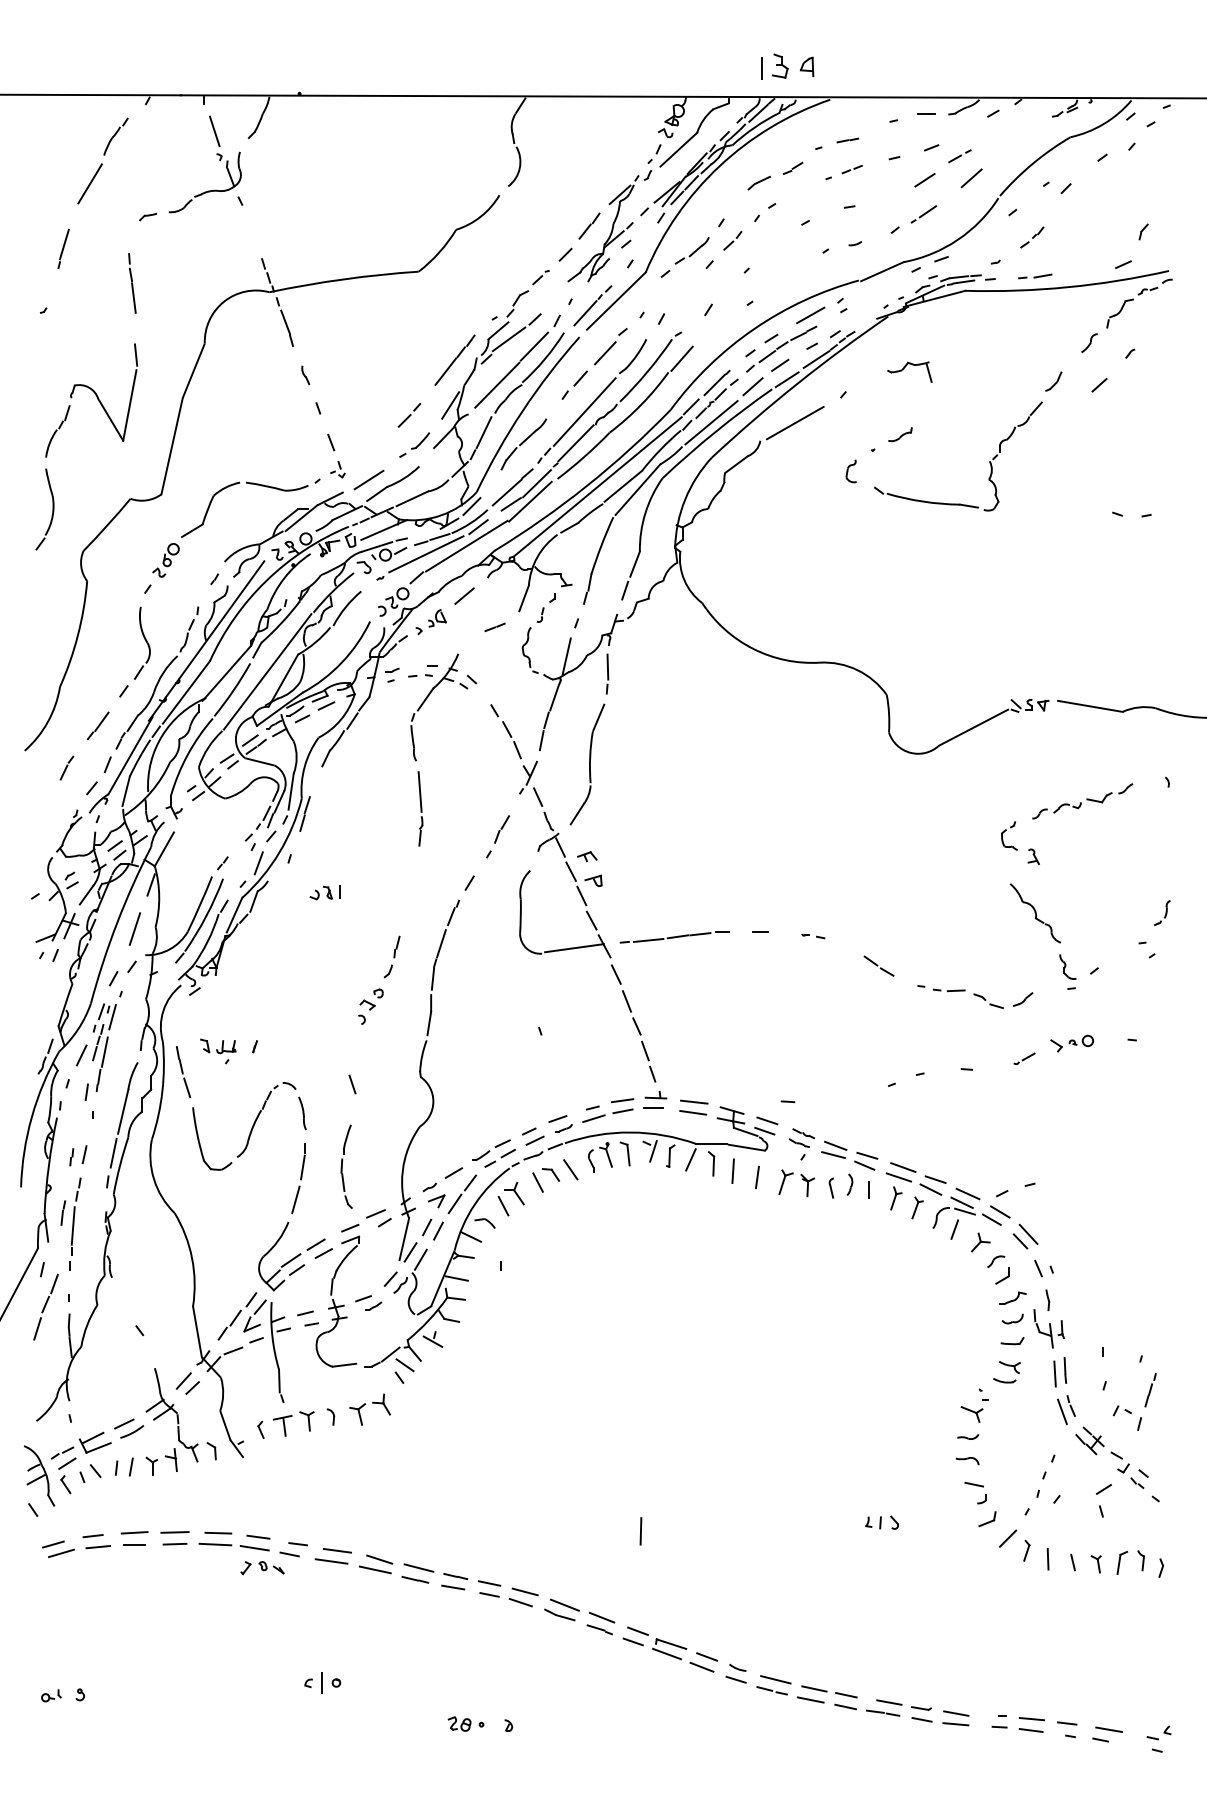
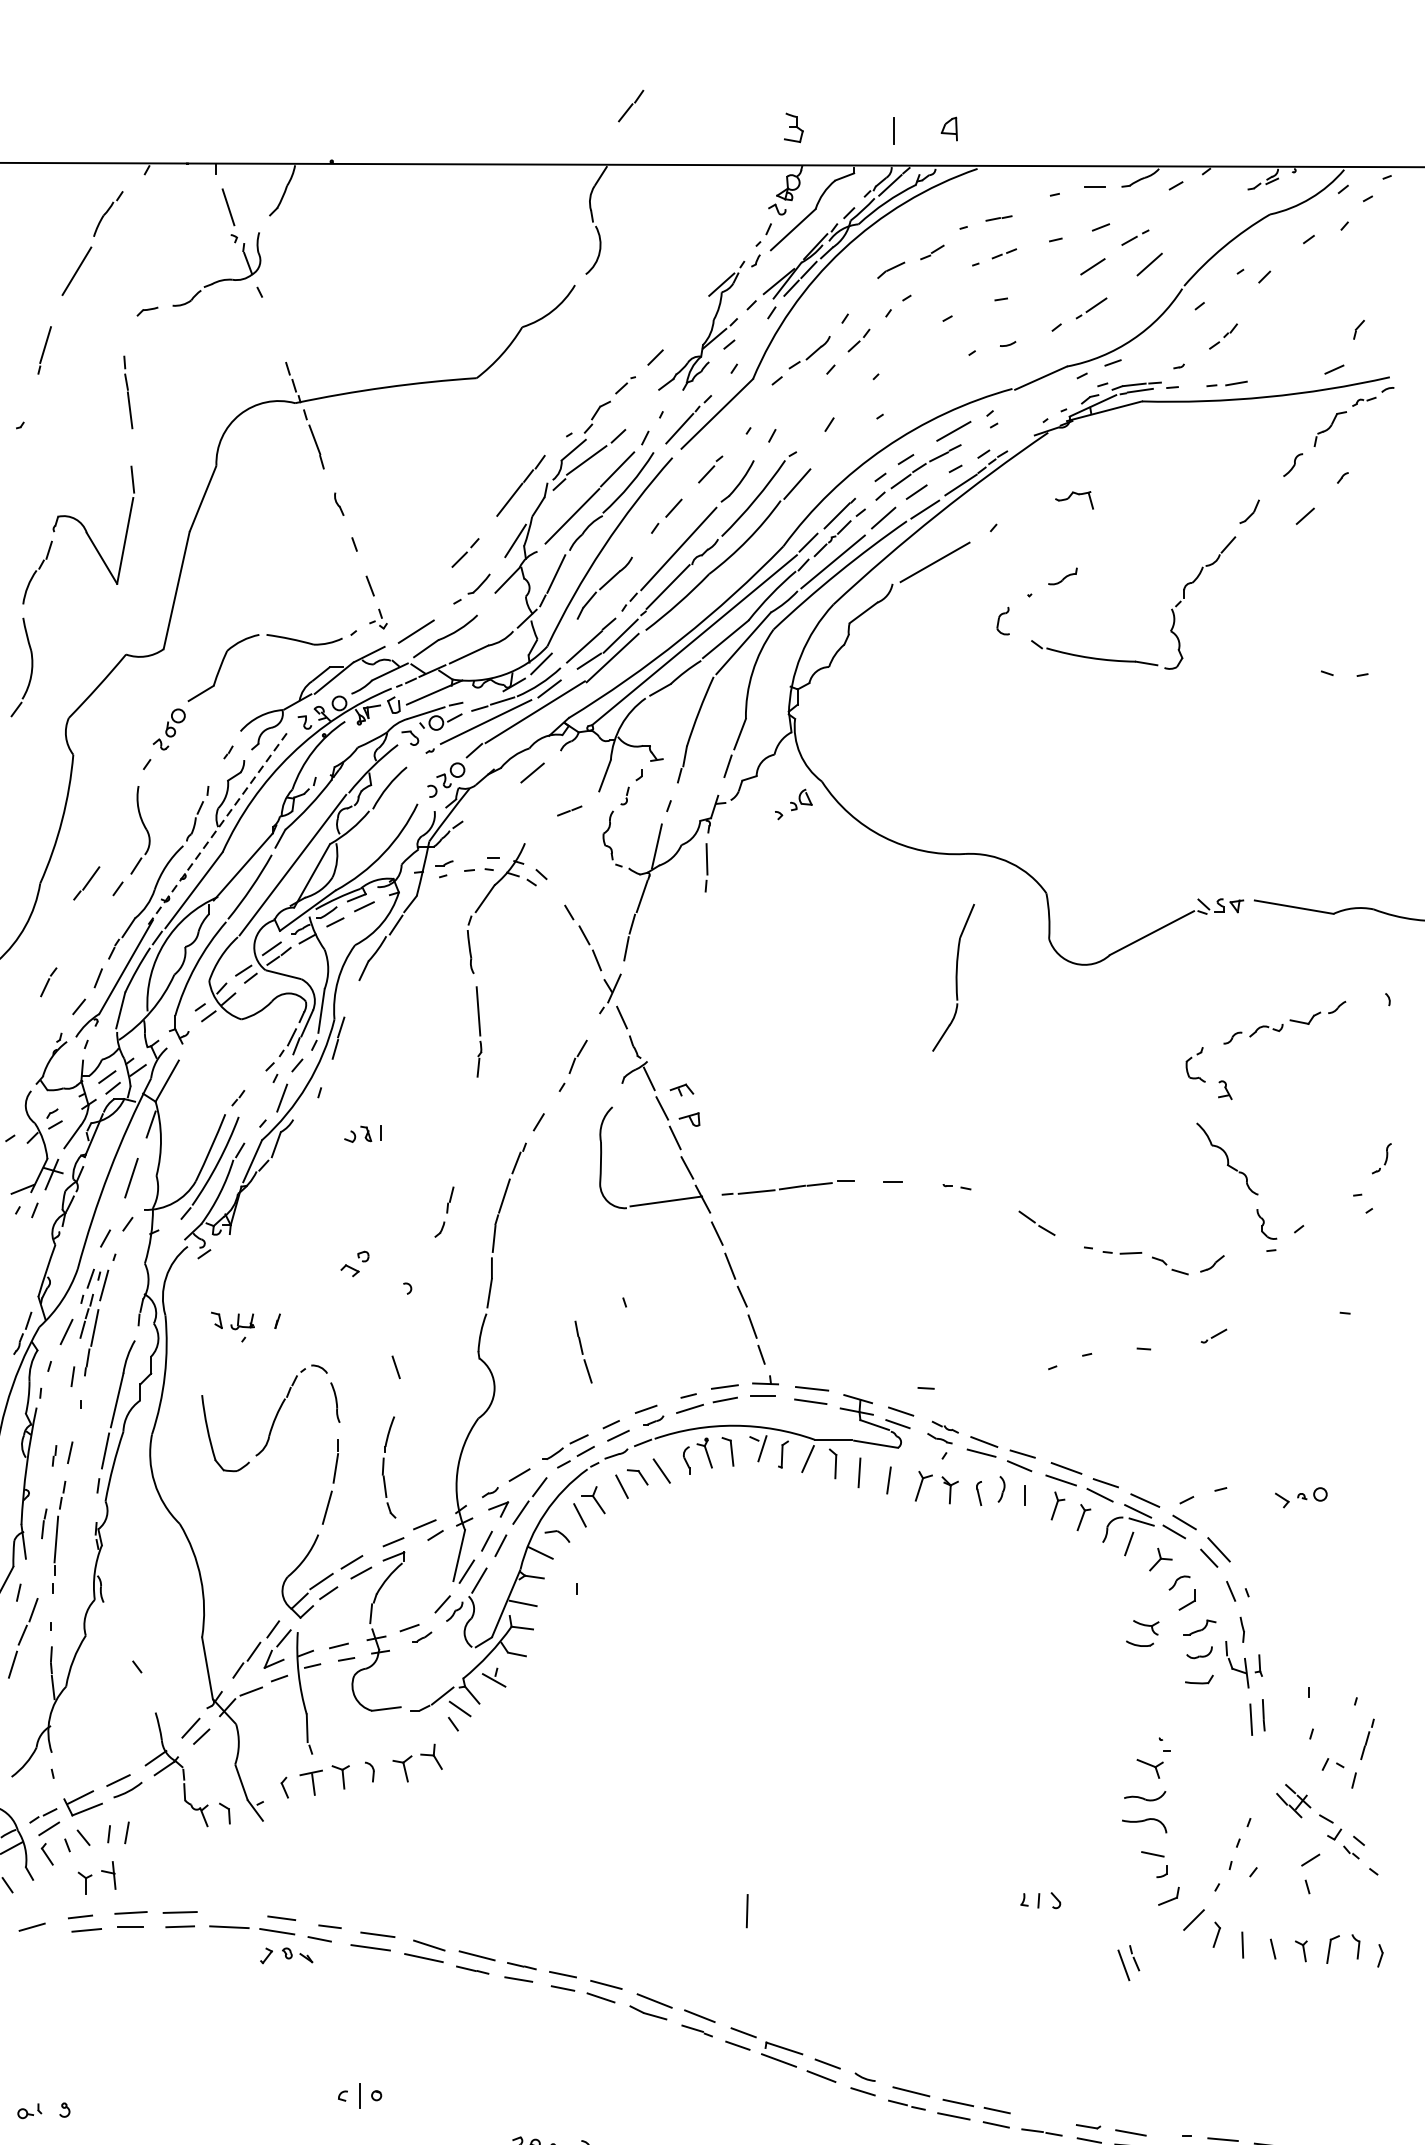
part: (780, 65) -> (794, 127), moved
line: (589, 225) -> (631, 105), moved
part: (610, 346) -> (710, 469), size x0.6
part: (909, 371) -> (1074, 499), size x0.7
part: (430, 622) -> (792, 805), moved
line: (206, 640) -> (218, 826), solid -> dashed
line: (98, 725) -> (87, 882), moved
part: (587, 764) -> (953, 977), moved
part: (371, 999) -> (354, 1263), moved
part: (1071, 1043) -> (1300, 1497), moved
part: (183, 1071) -> (583, 1351), moved
part: (1008, 1366) -> (1144, 1626), moved
part: (1066, 1410) -> (1128, 1963), moved
part: (968, 1436) -> (1145, 1795), size x1.6
part: (161, 1461) -> (96, 1877), moved
part: (967, 1461) -> (1144, 1826), size x1.6
line: (218, 1532) -> (233, 1912), removed
line: (61, 1553) -> (42, 1938), removed
line: (889, 1702) -> (1049, 2119), removed

